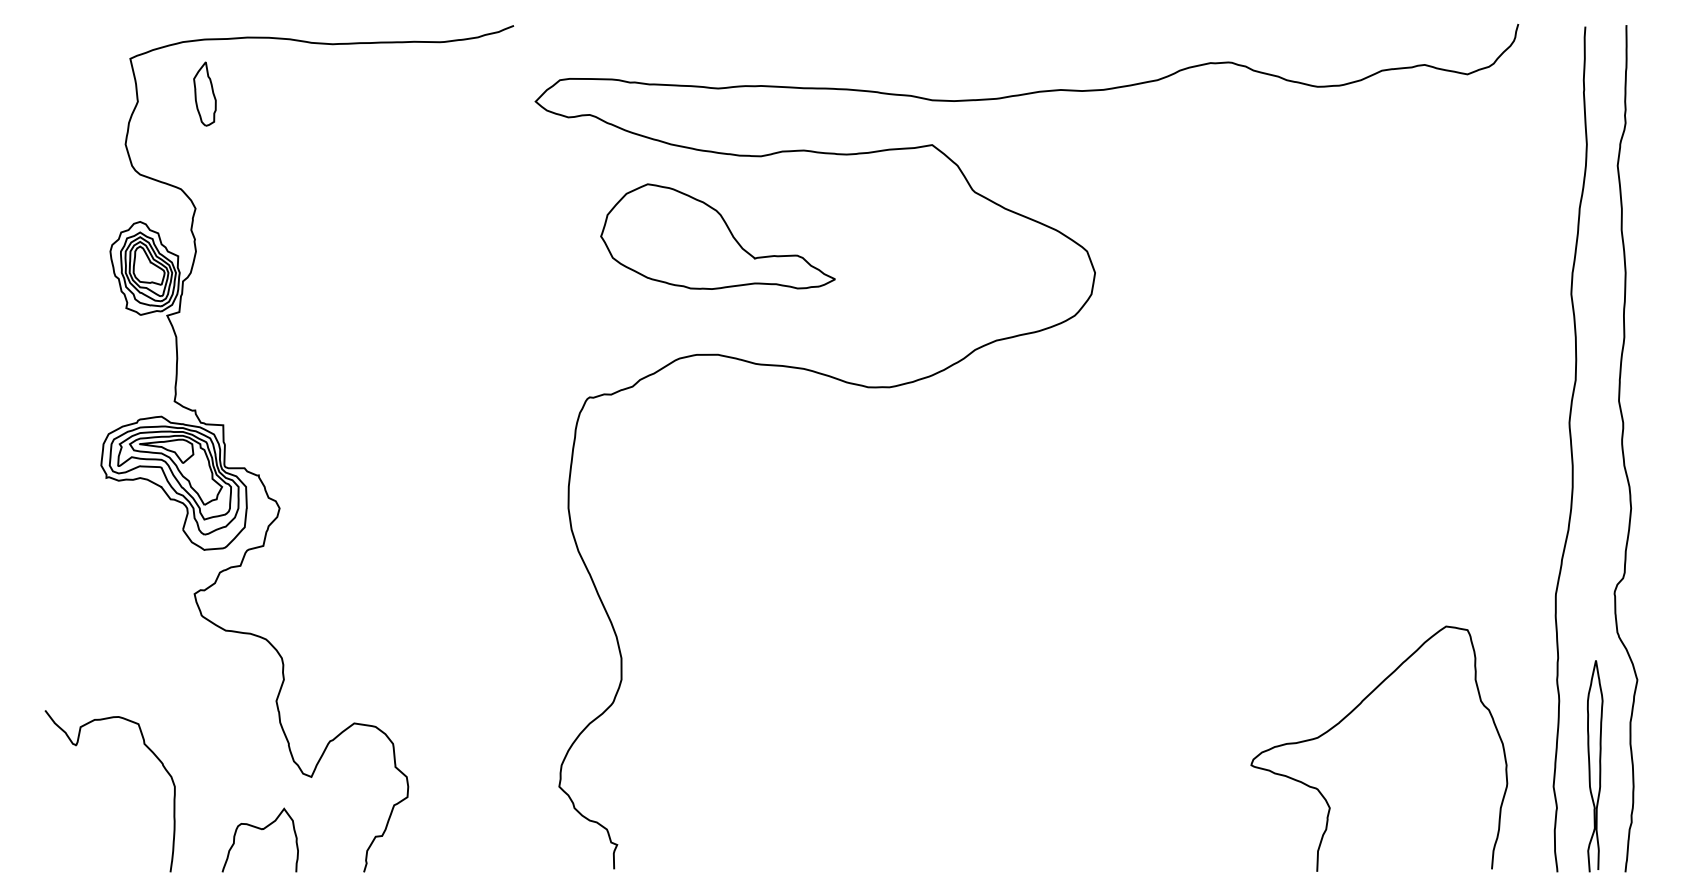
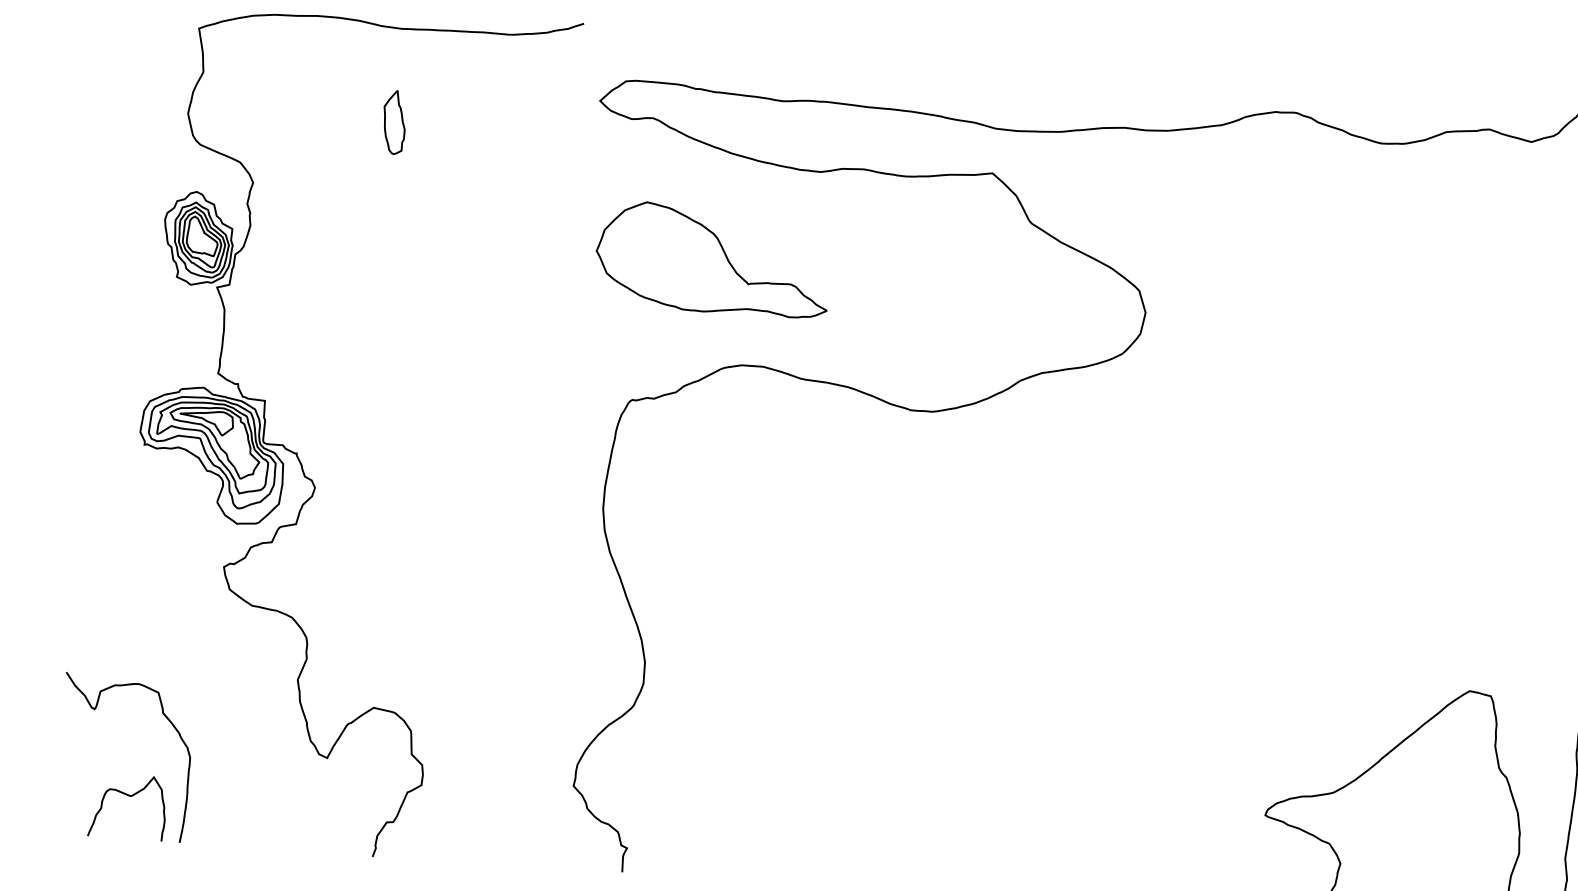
part: (204, 93) -> (393, 121), moved
part: (717, 236) -> (712, 259), moved
curve: (261, 830) -> (129, 797), moved

